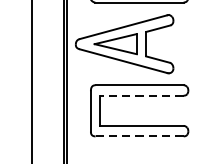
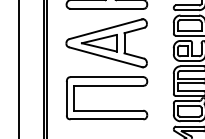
part: (124, 44) -> (106, 43), moved
line: (141, 95) -> (108, 85), dashed -> solid
line: (138, 136) -> (106, 119), dashed -> solid

